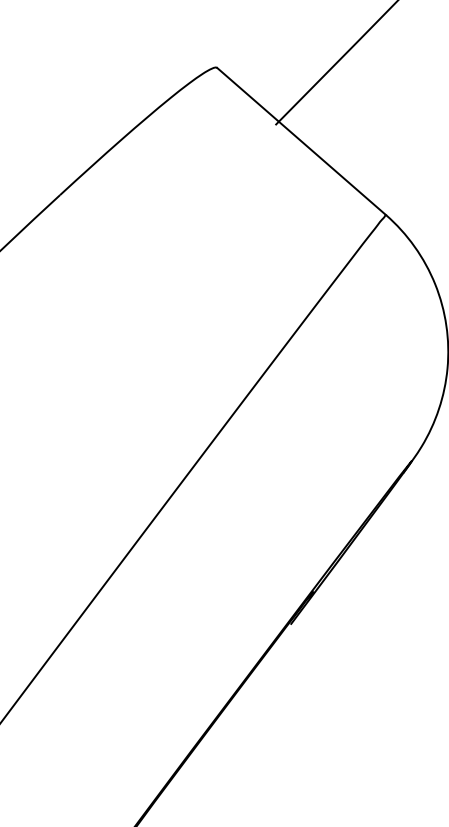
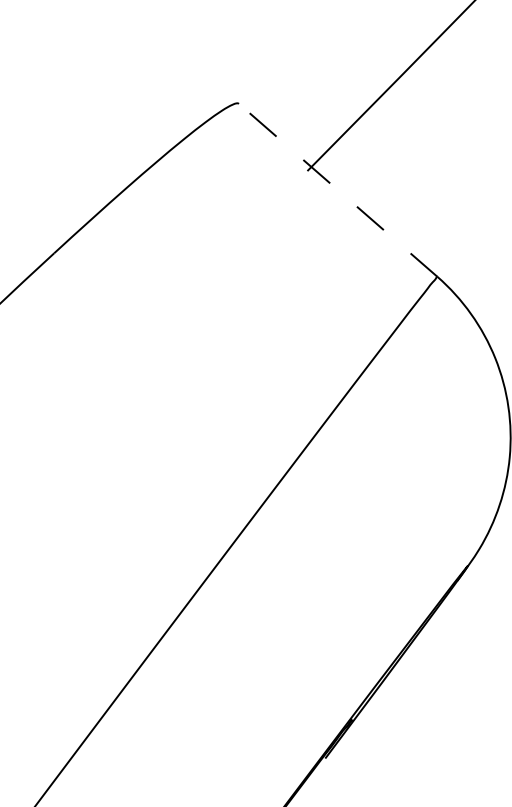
line: (301, 141) -> (338, 190), solid -> dashed

